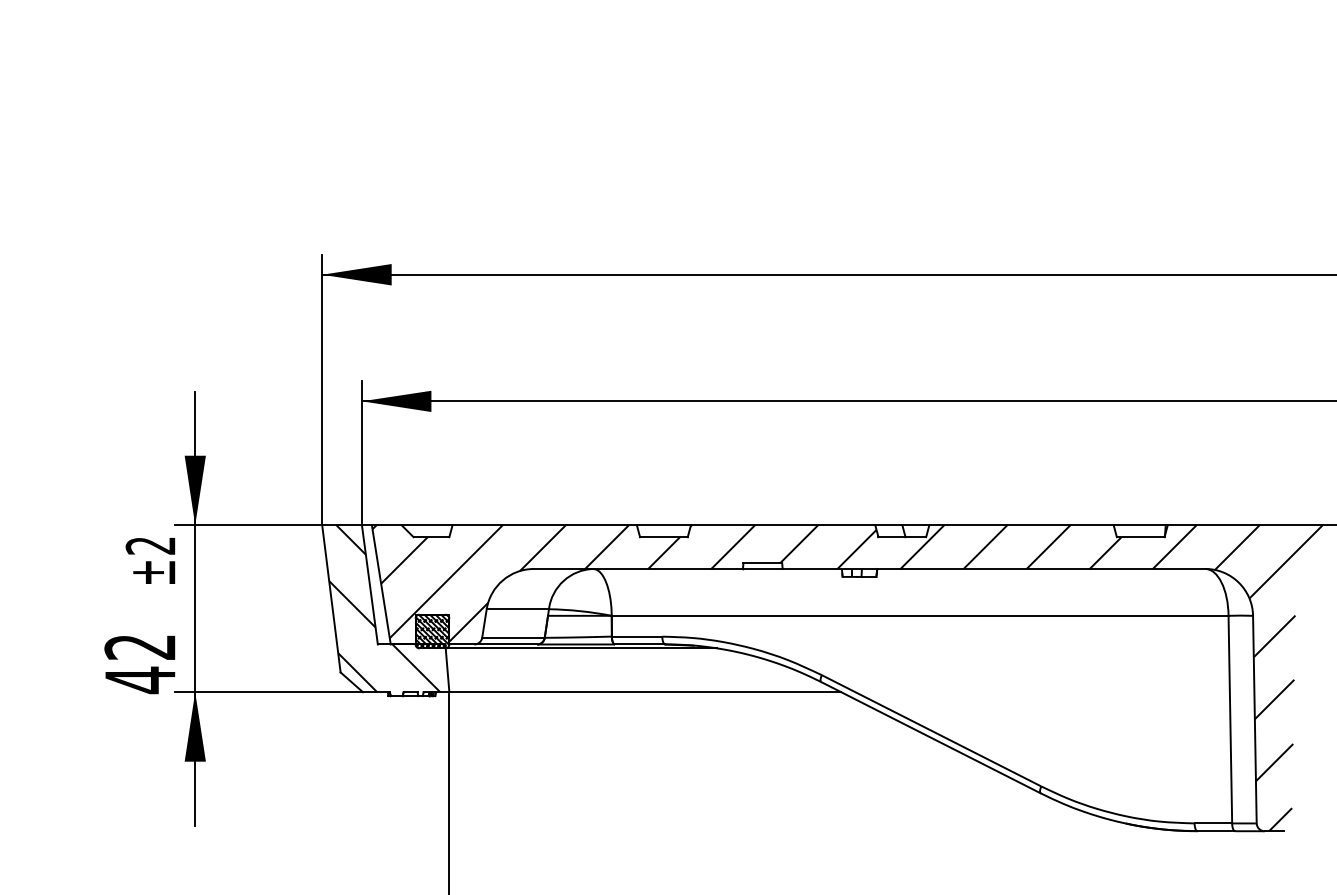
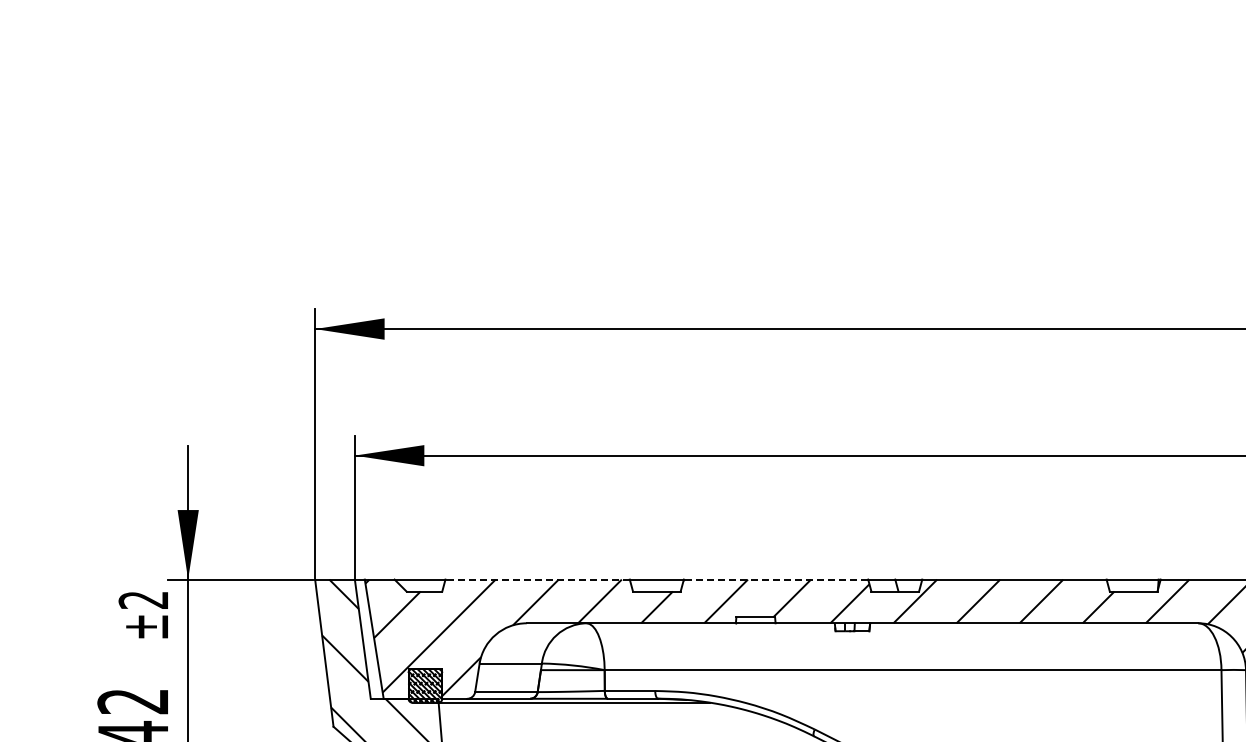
line: (544, 525) -> (537, 579), solid -> dashed
line: (782, 525) -> (775, 579), solid -> dashed

